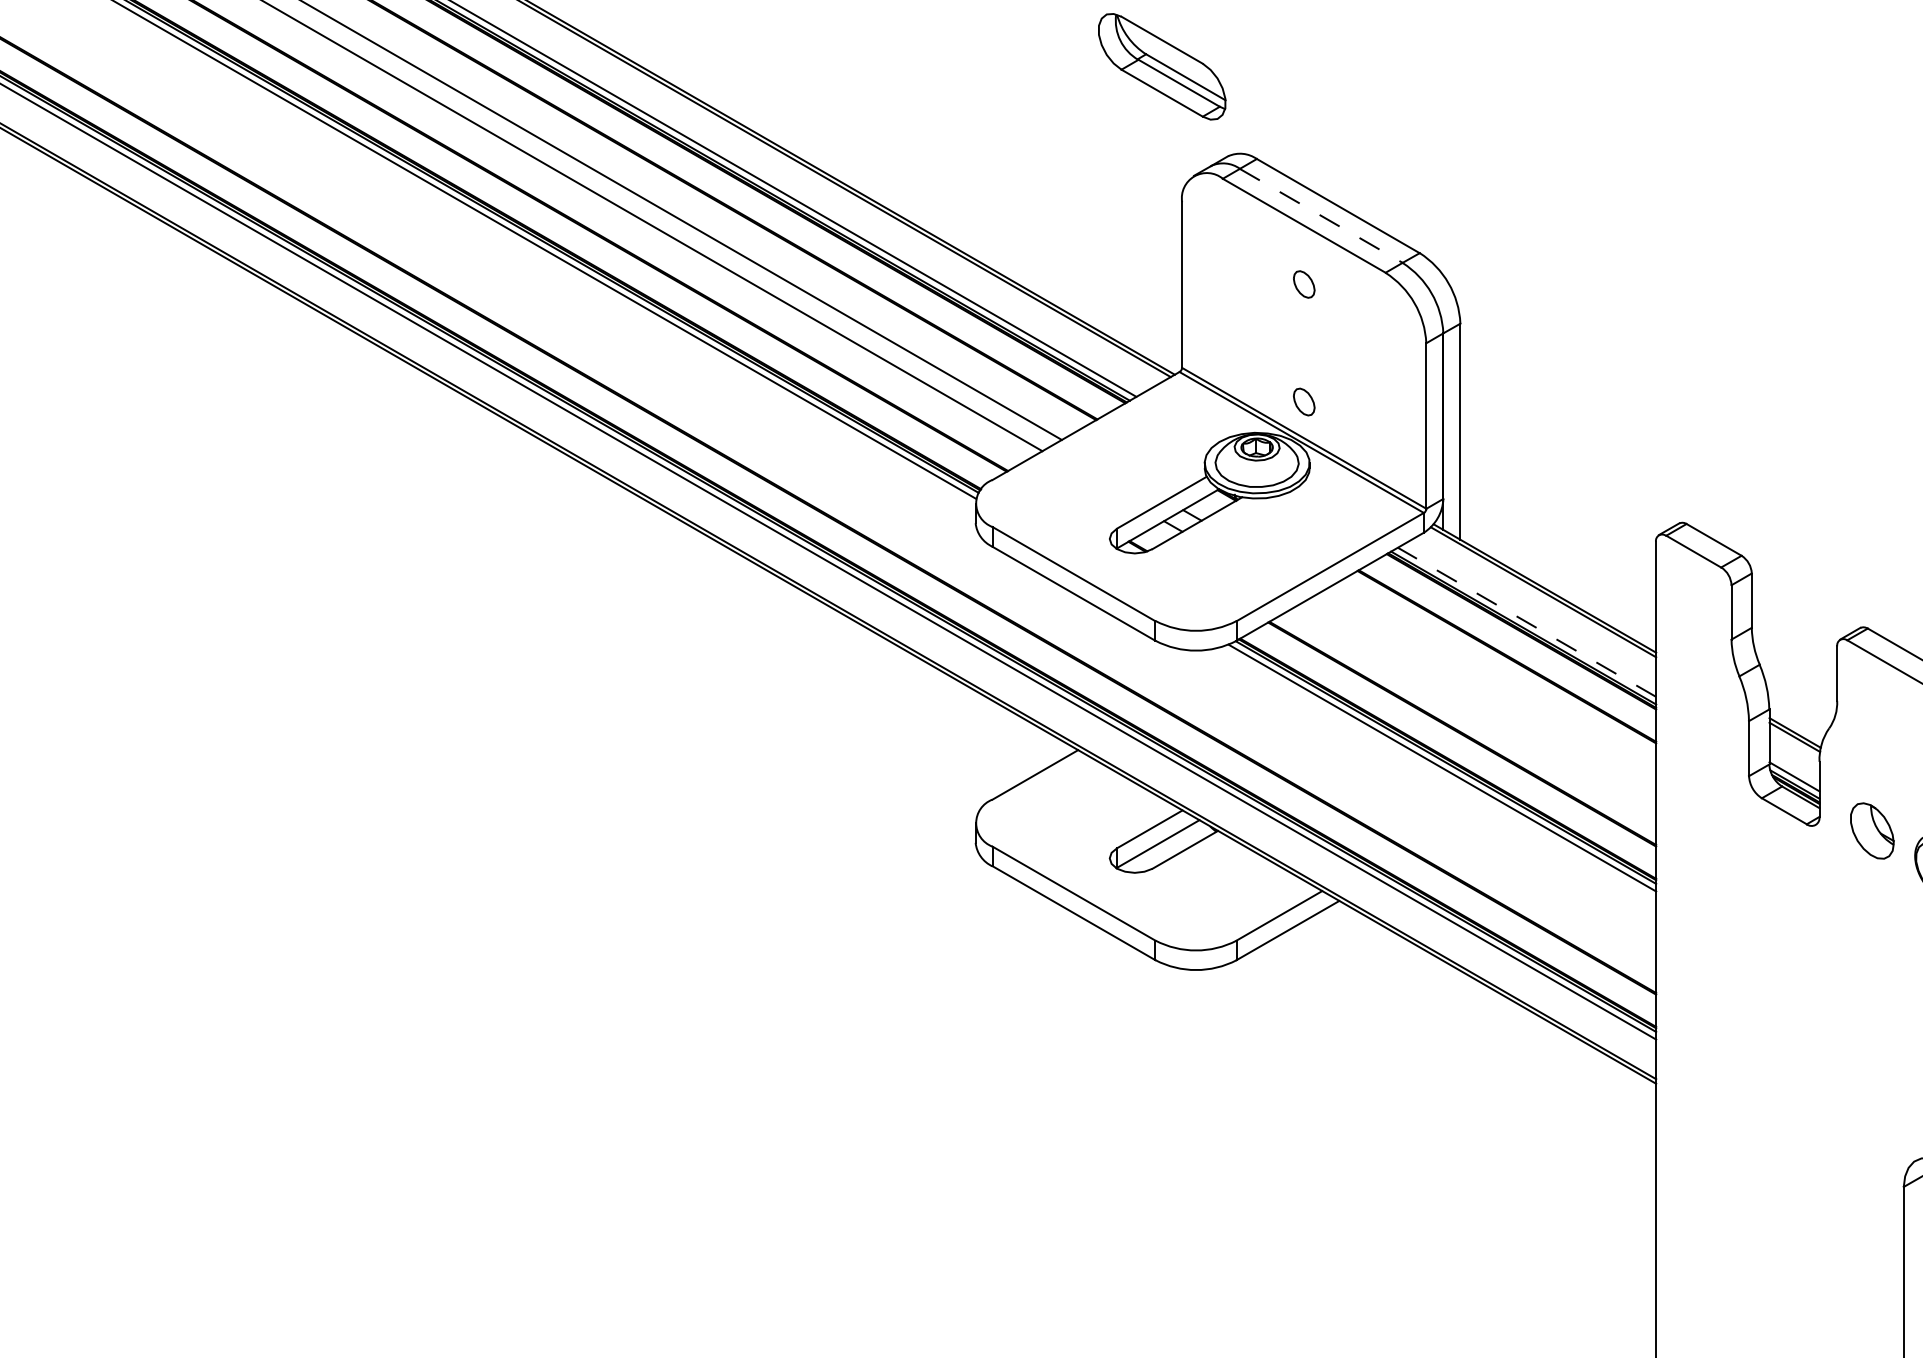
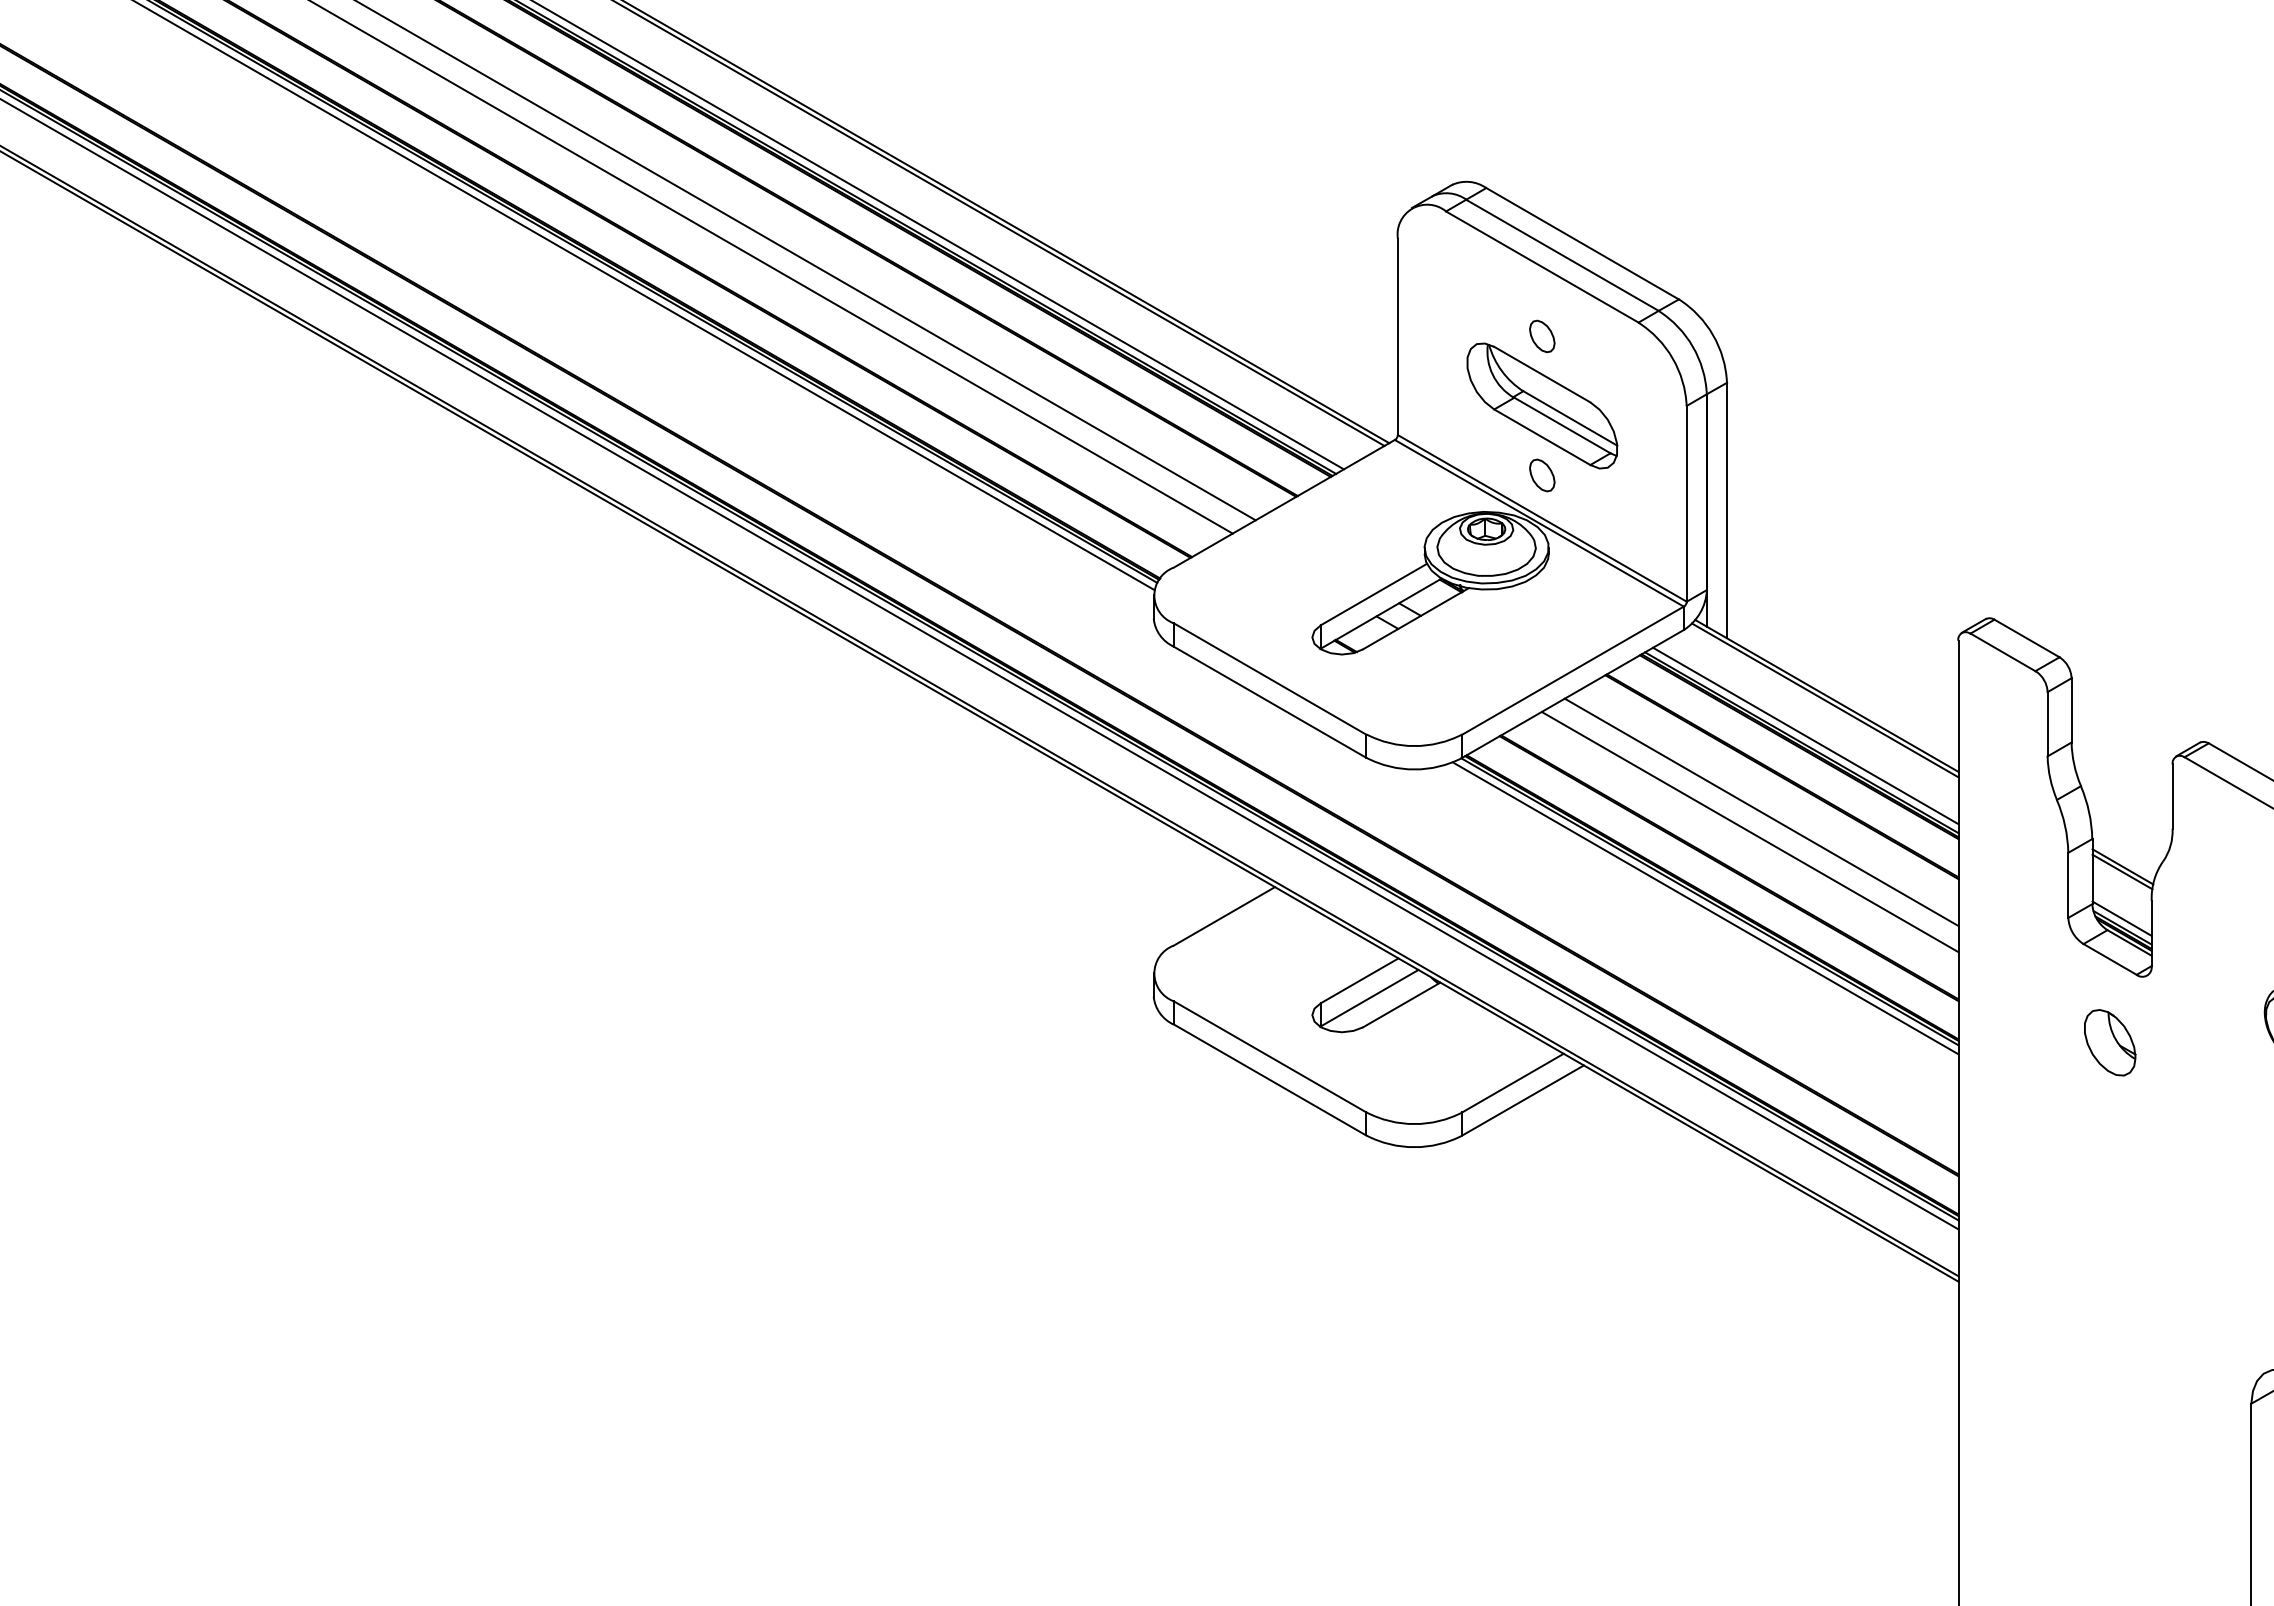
part: (1162, 66) -> (1542, 405), moved
line: (1321, 216) -> (1562, 255), dashed -> solid
line: (1526, 621) -> (1805, 735), dashed -> solid
line: (1489, 687) -> (1761, 812), added
line: (1479, 703) -> (1749, 832), added
part: (1872, 830) -> (2110, 1042), moved

